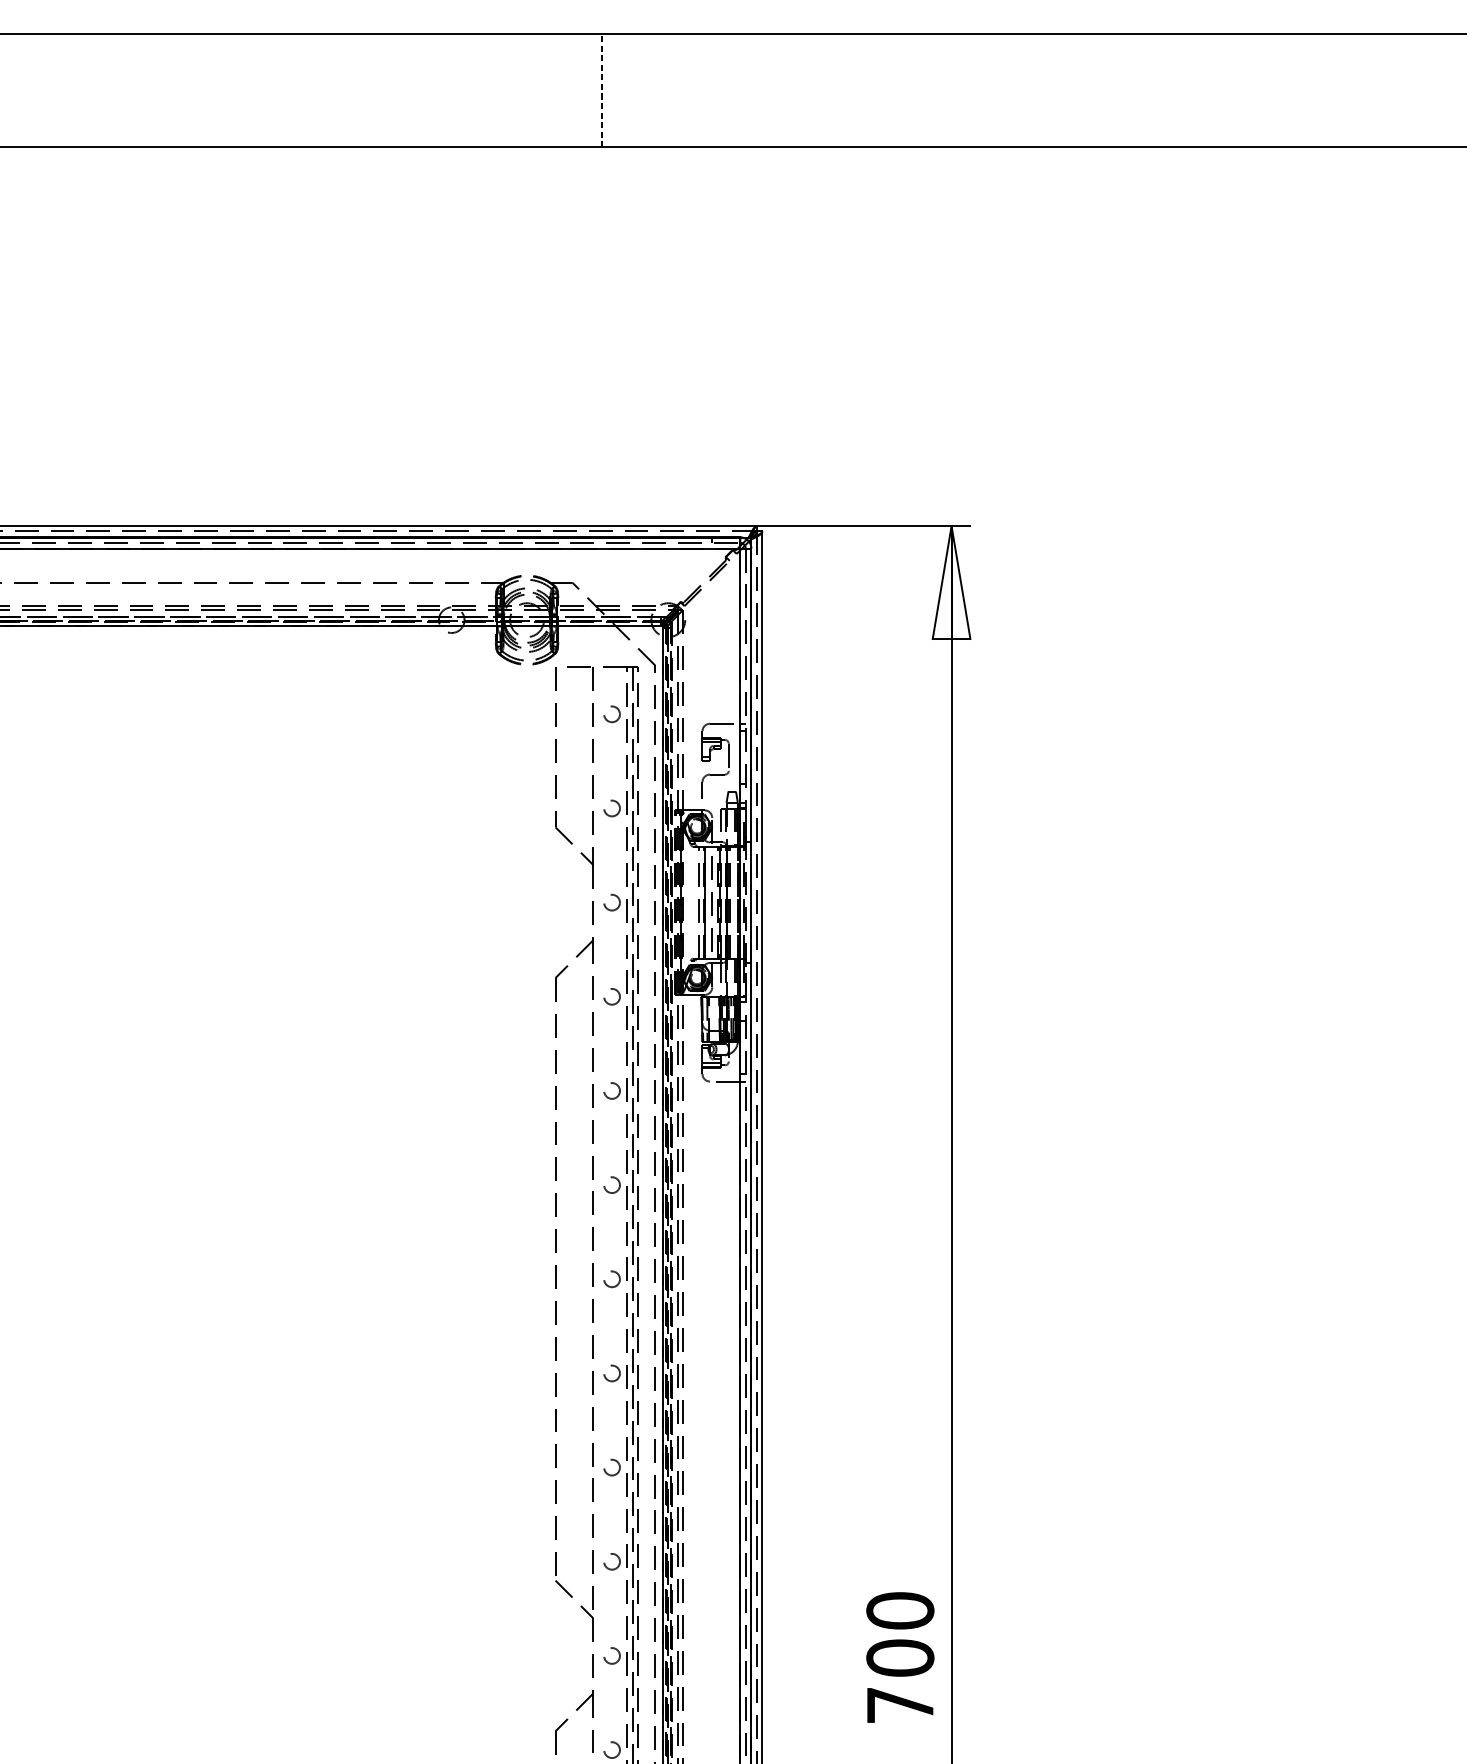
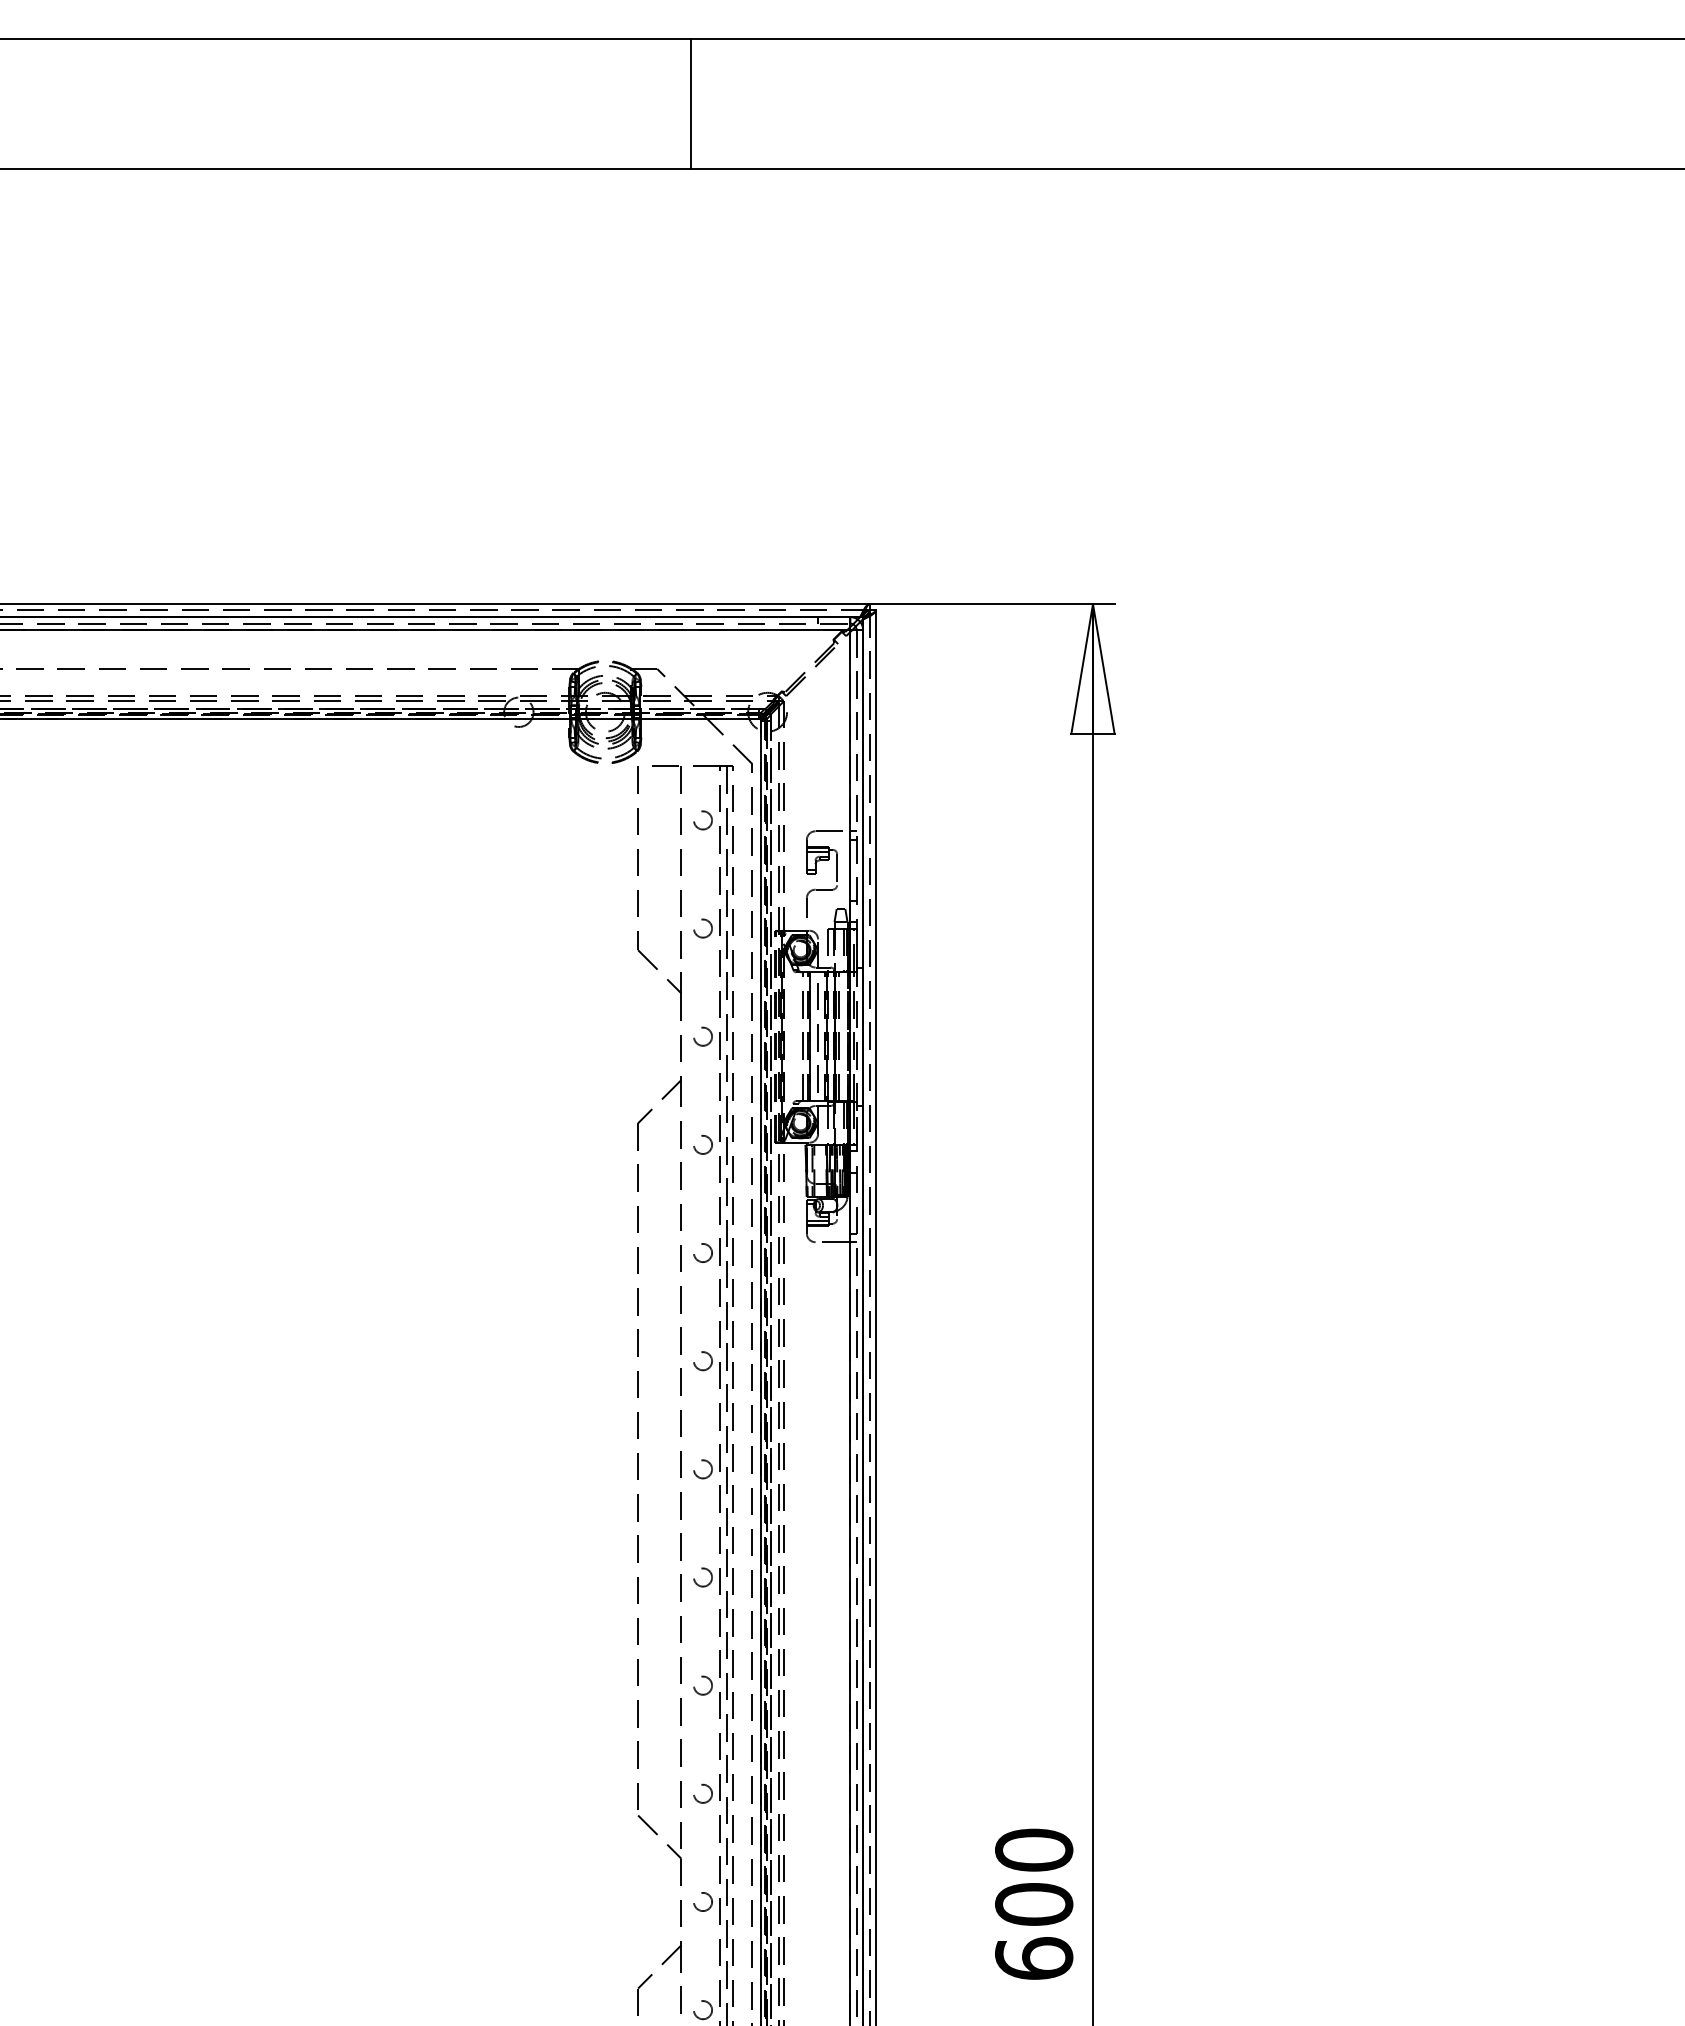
line: (602, 91) -> (691, 104), dashed -> solid
text: (900, 1705) -> (1034, 1958), 700 -> 600

